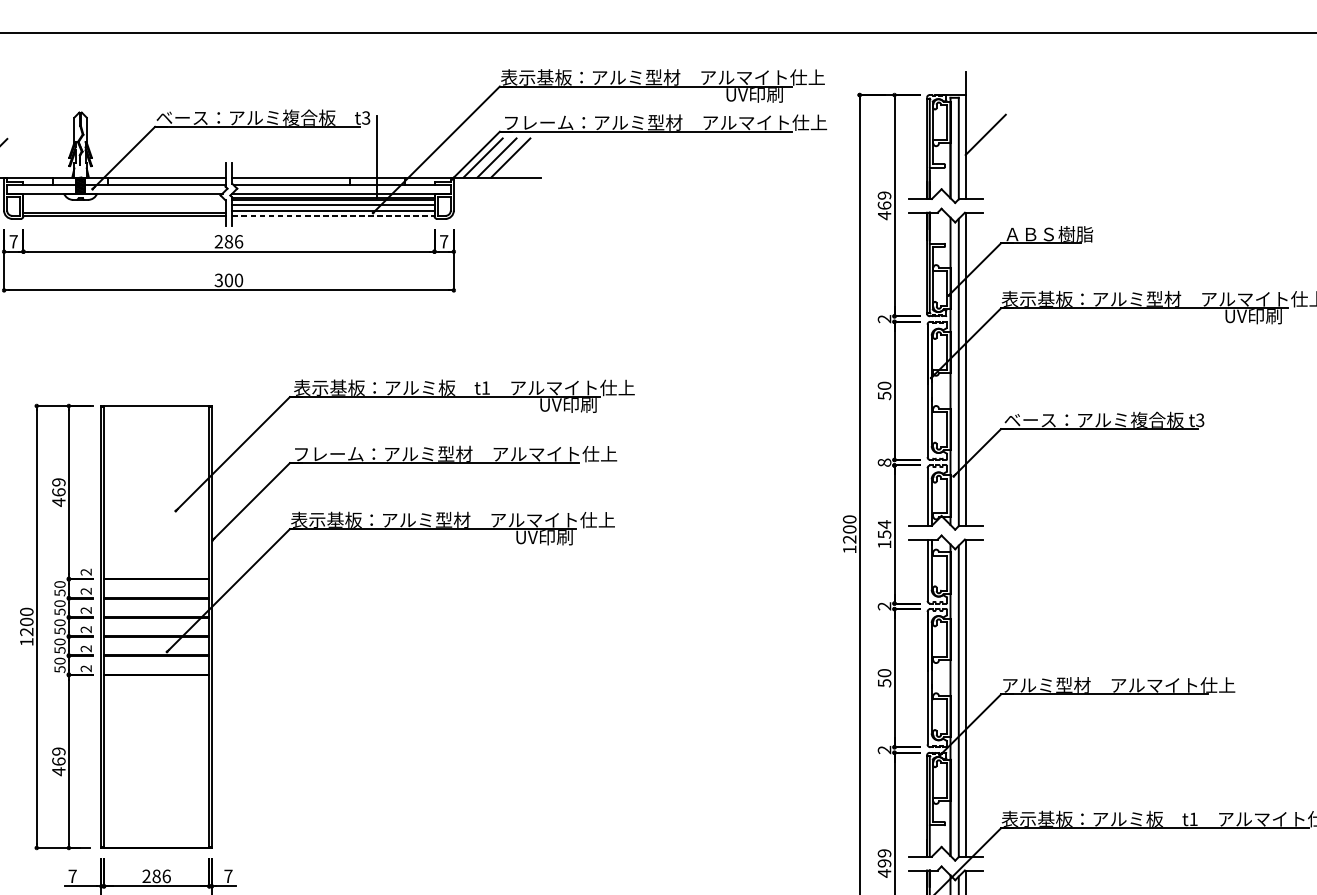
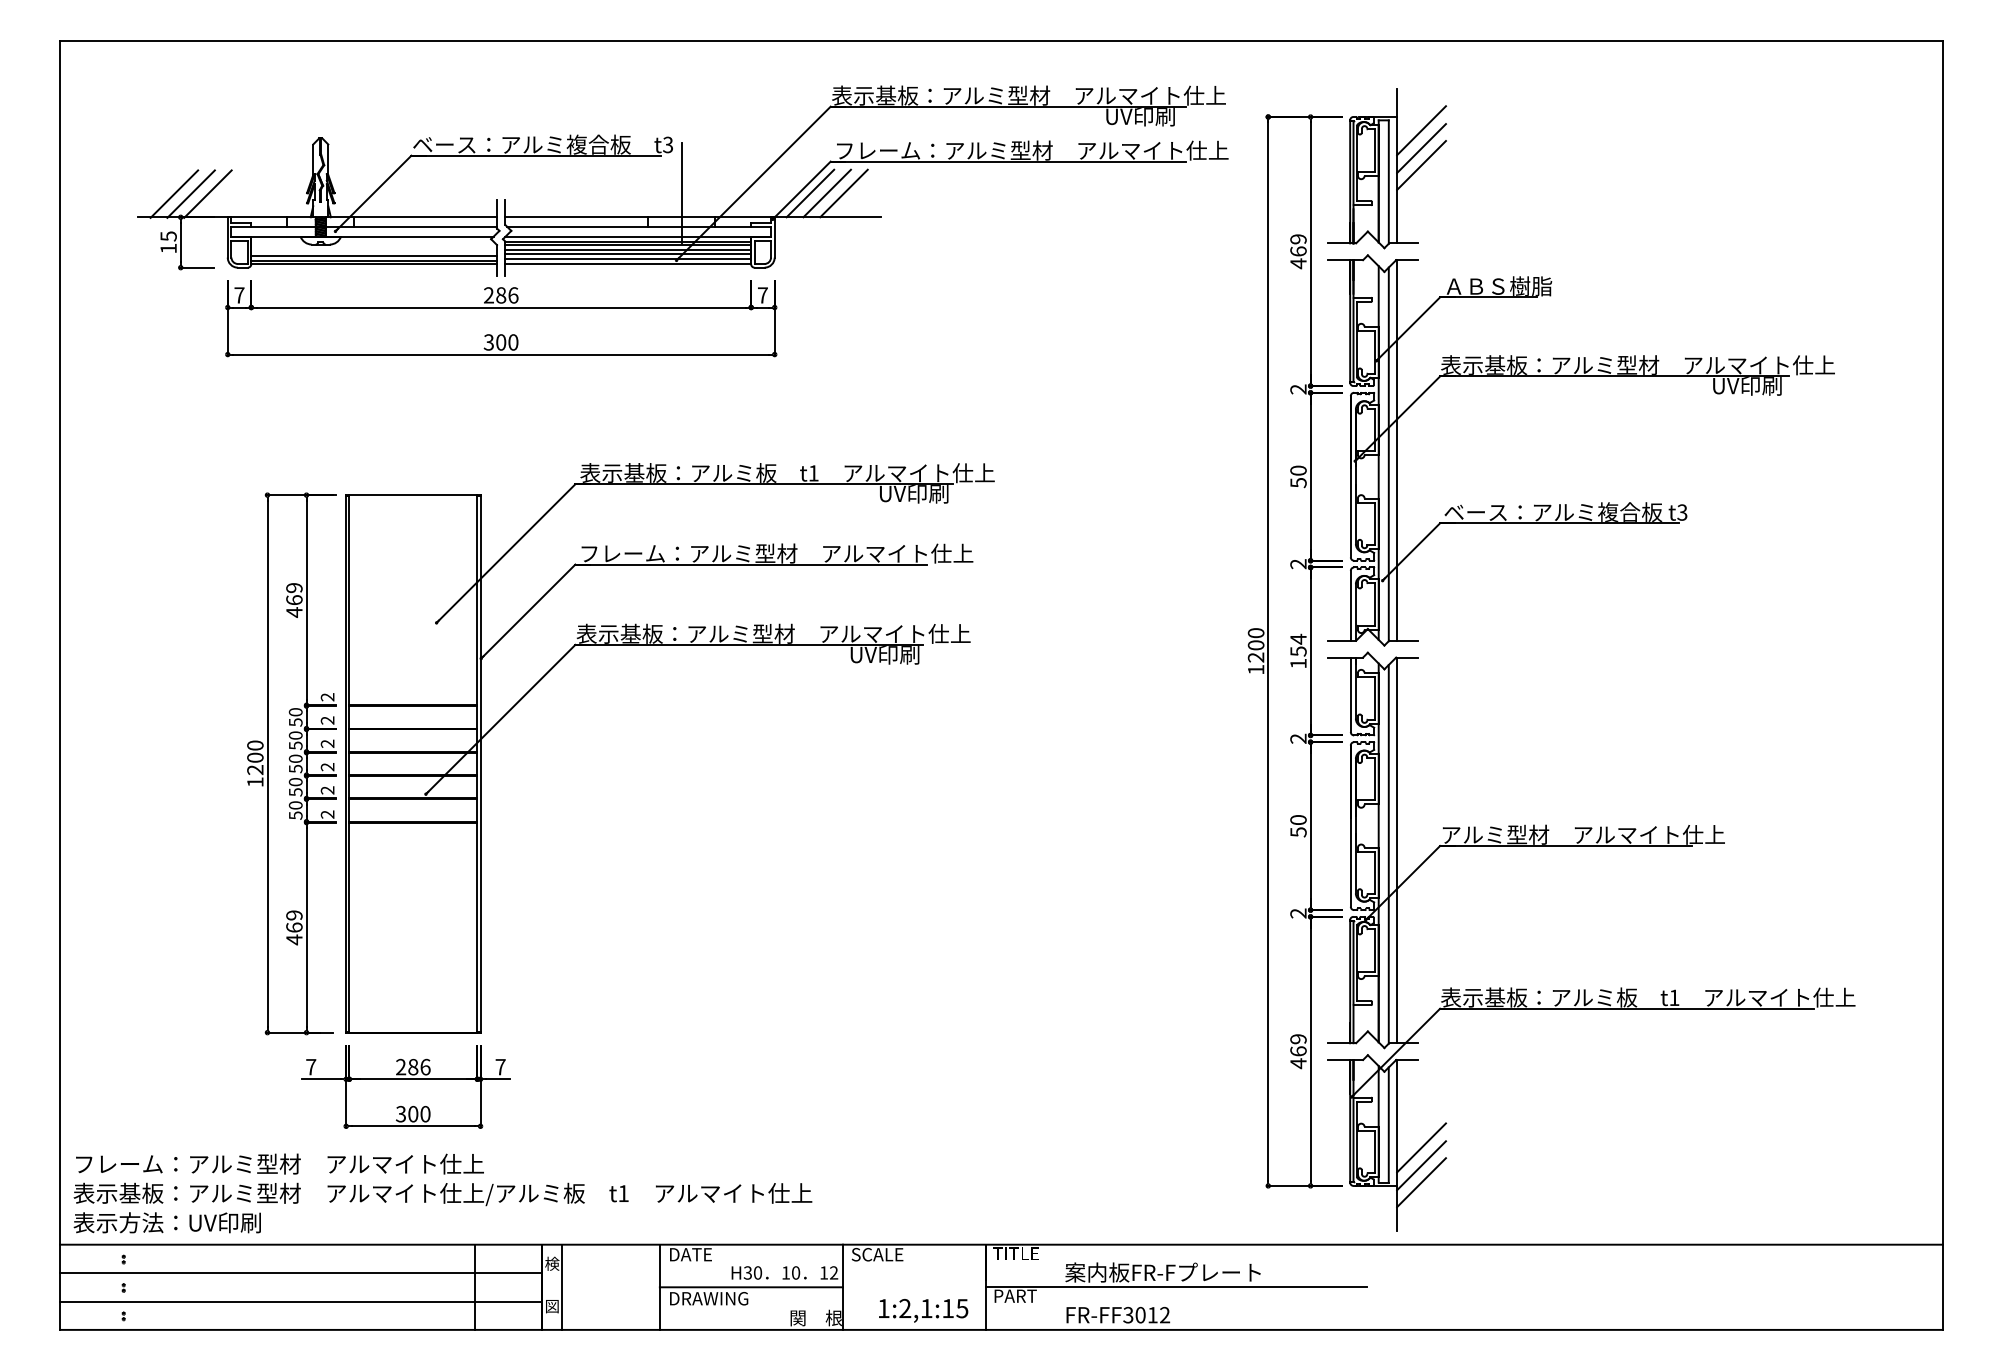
line: (985, 106) -> (1421, 130), added
line: (985, 120) -> (1421, 148), added
line: (333, 207) -> (628, 253), added
line: (124, 208) -> (374, 255), added
line: (333, 216) -> (628, 264), dashed -> solid
text: (884, 463) -> (1298, 564), 8 -> 2
text: (884, 863) -> (1298, 1051), 499 -> 469

